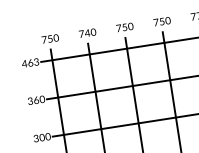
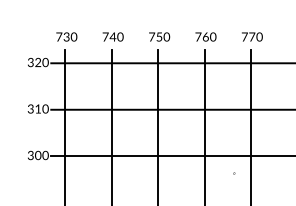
text: (161, 21) -> (205, 36), 750 -> 760
text: (50, 38) -> (66, 36), 750 -> 730
text: (30, 63) -> (37, 62), 463 -> 320
text: (36, 99) -> (38, 108), 360 -> 310

